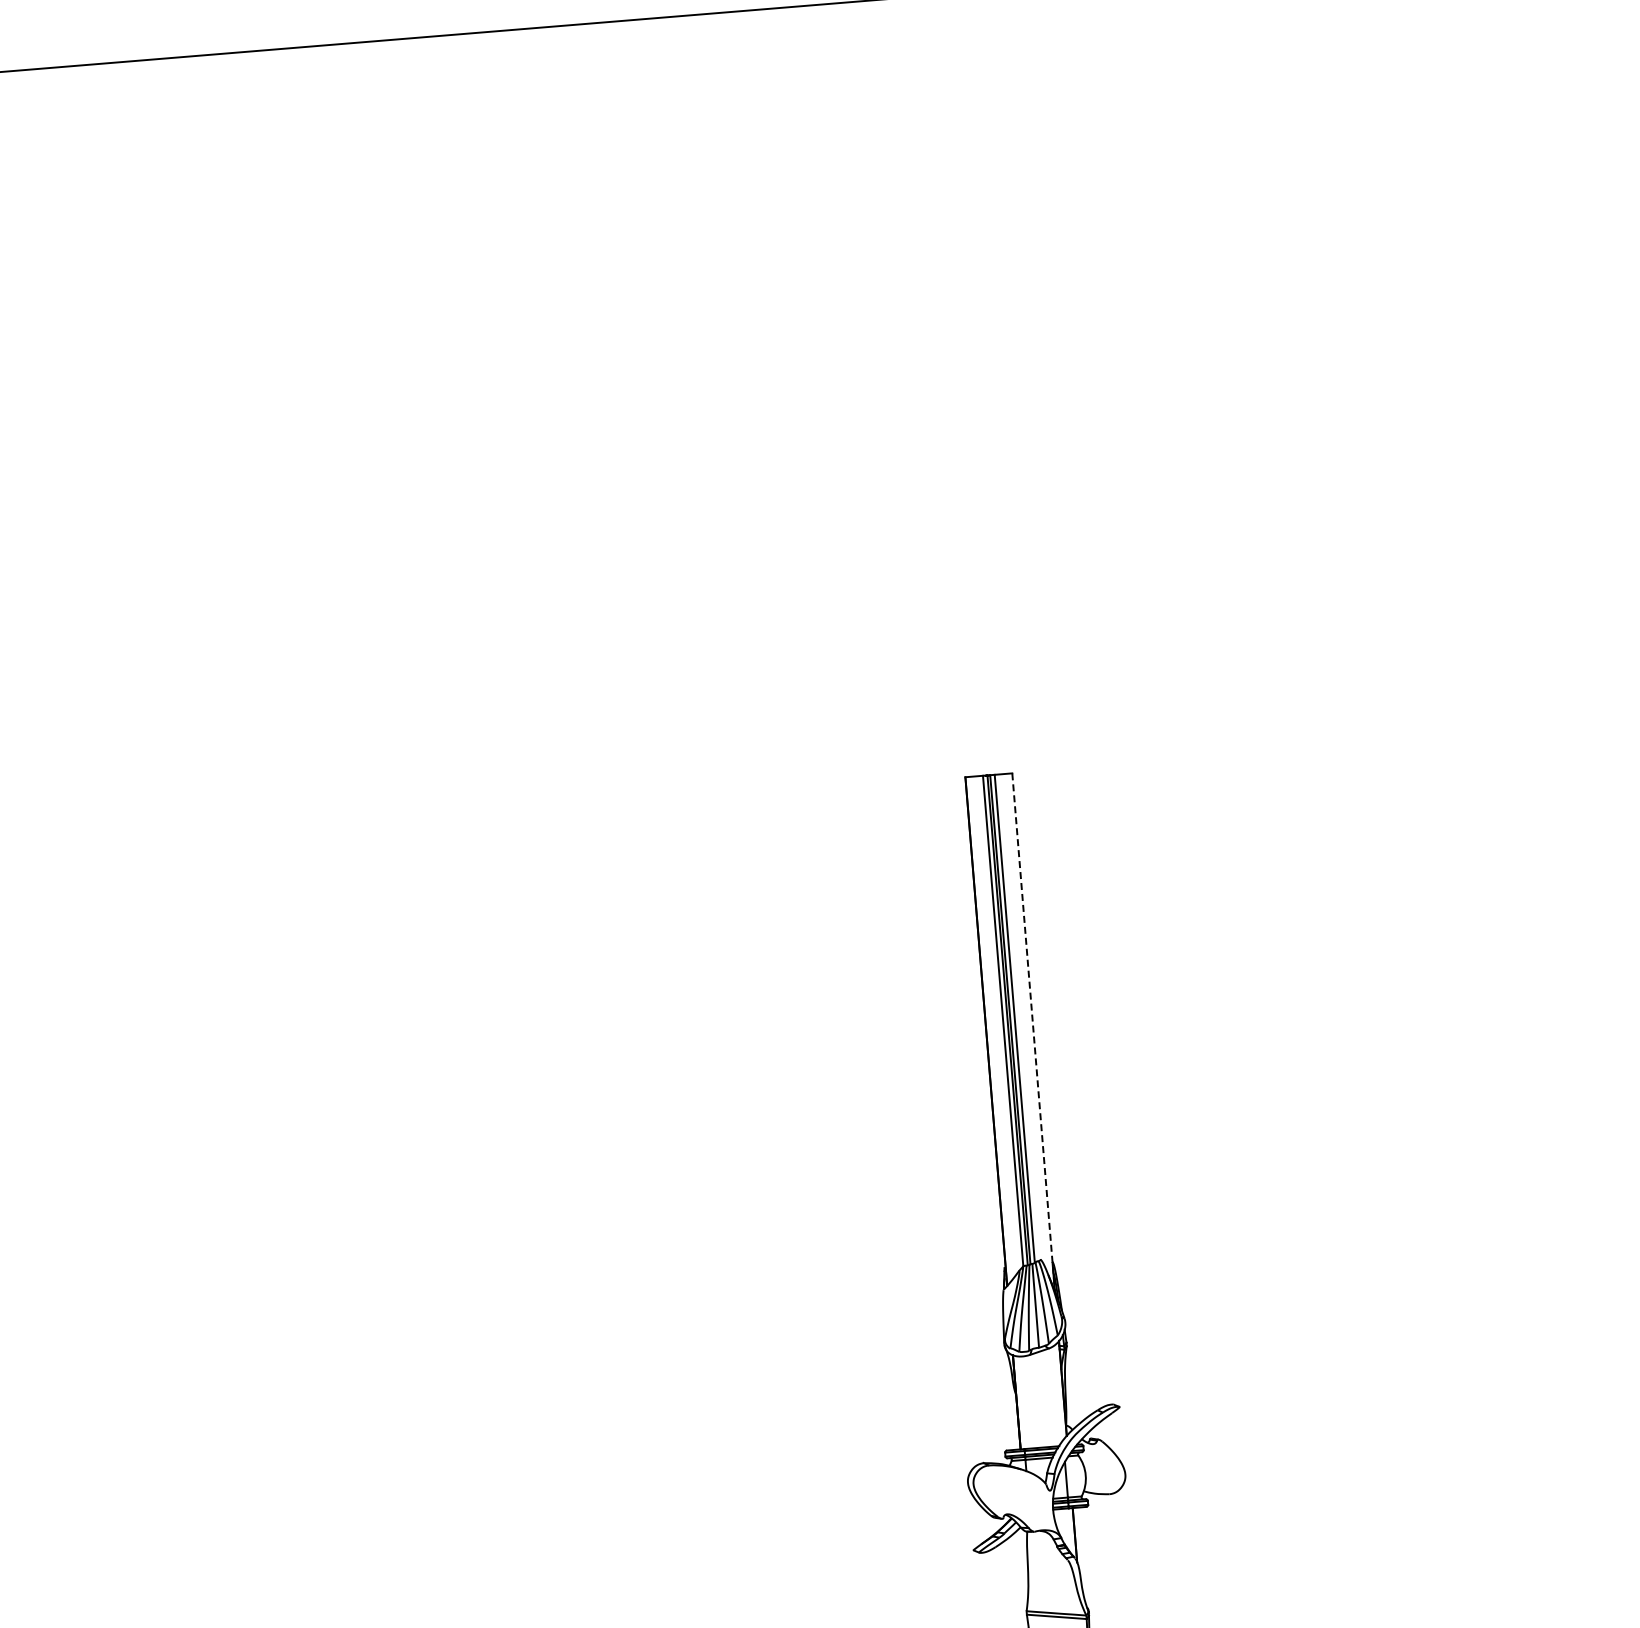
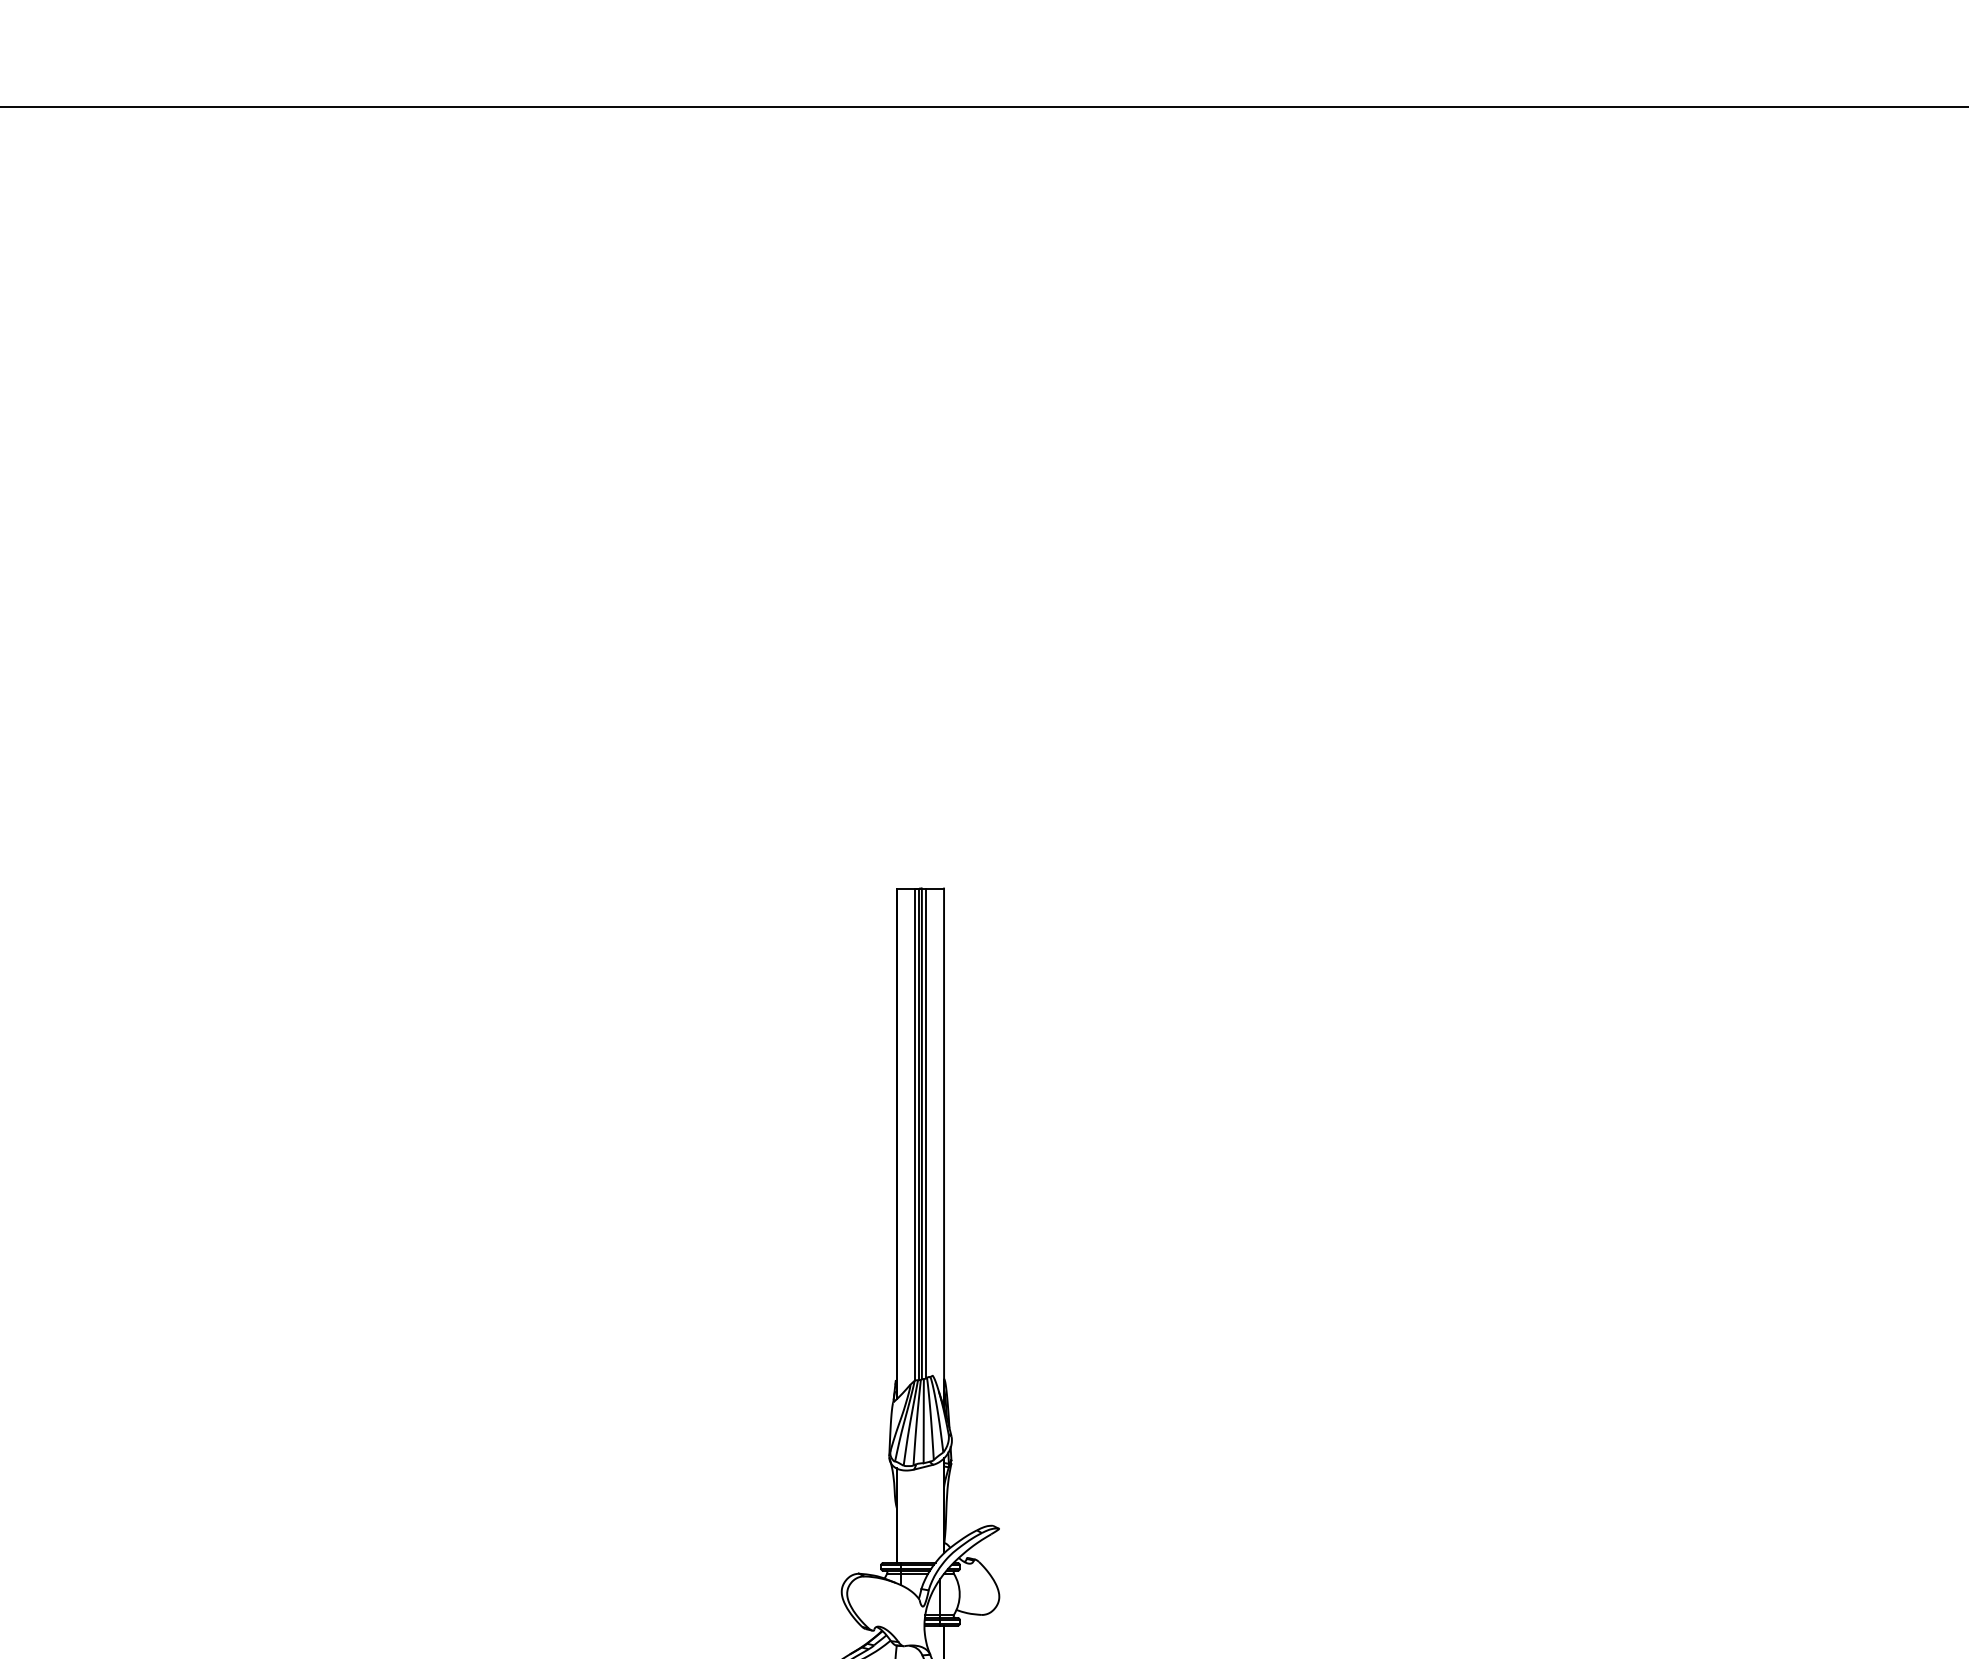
line: (1034, 1032) -> (944, 1148), dashed -> solid

